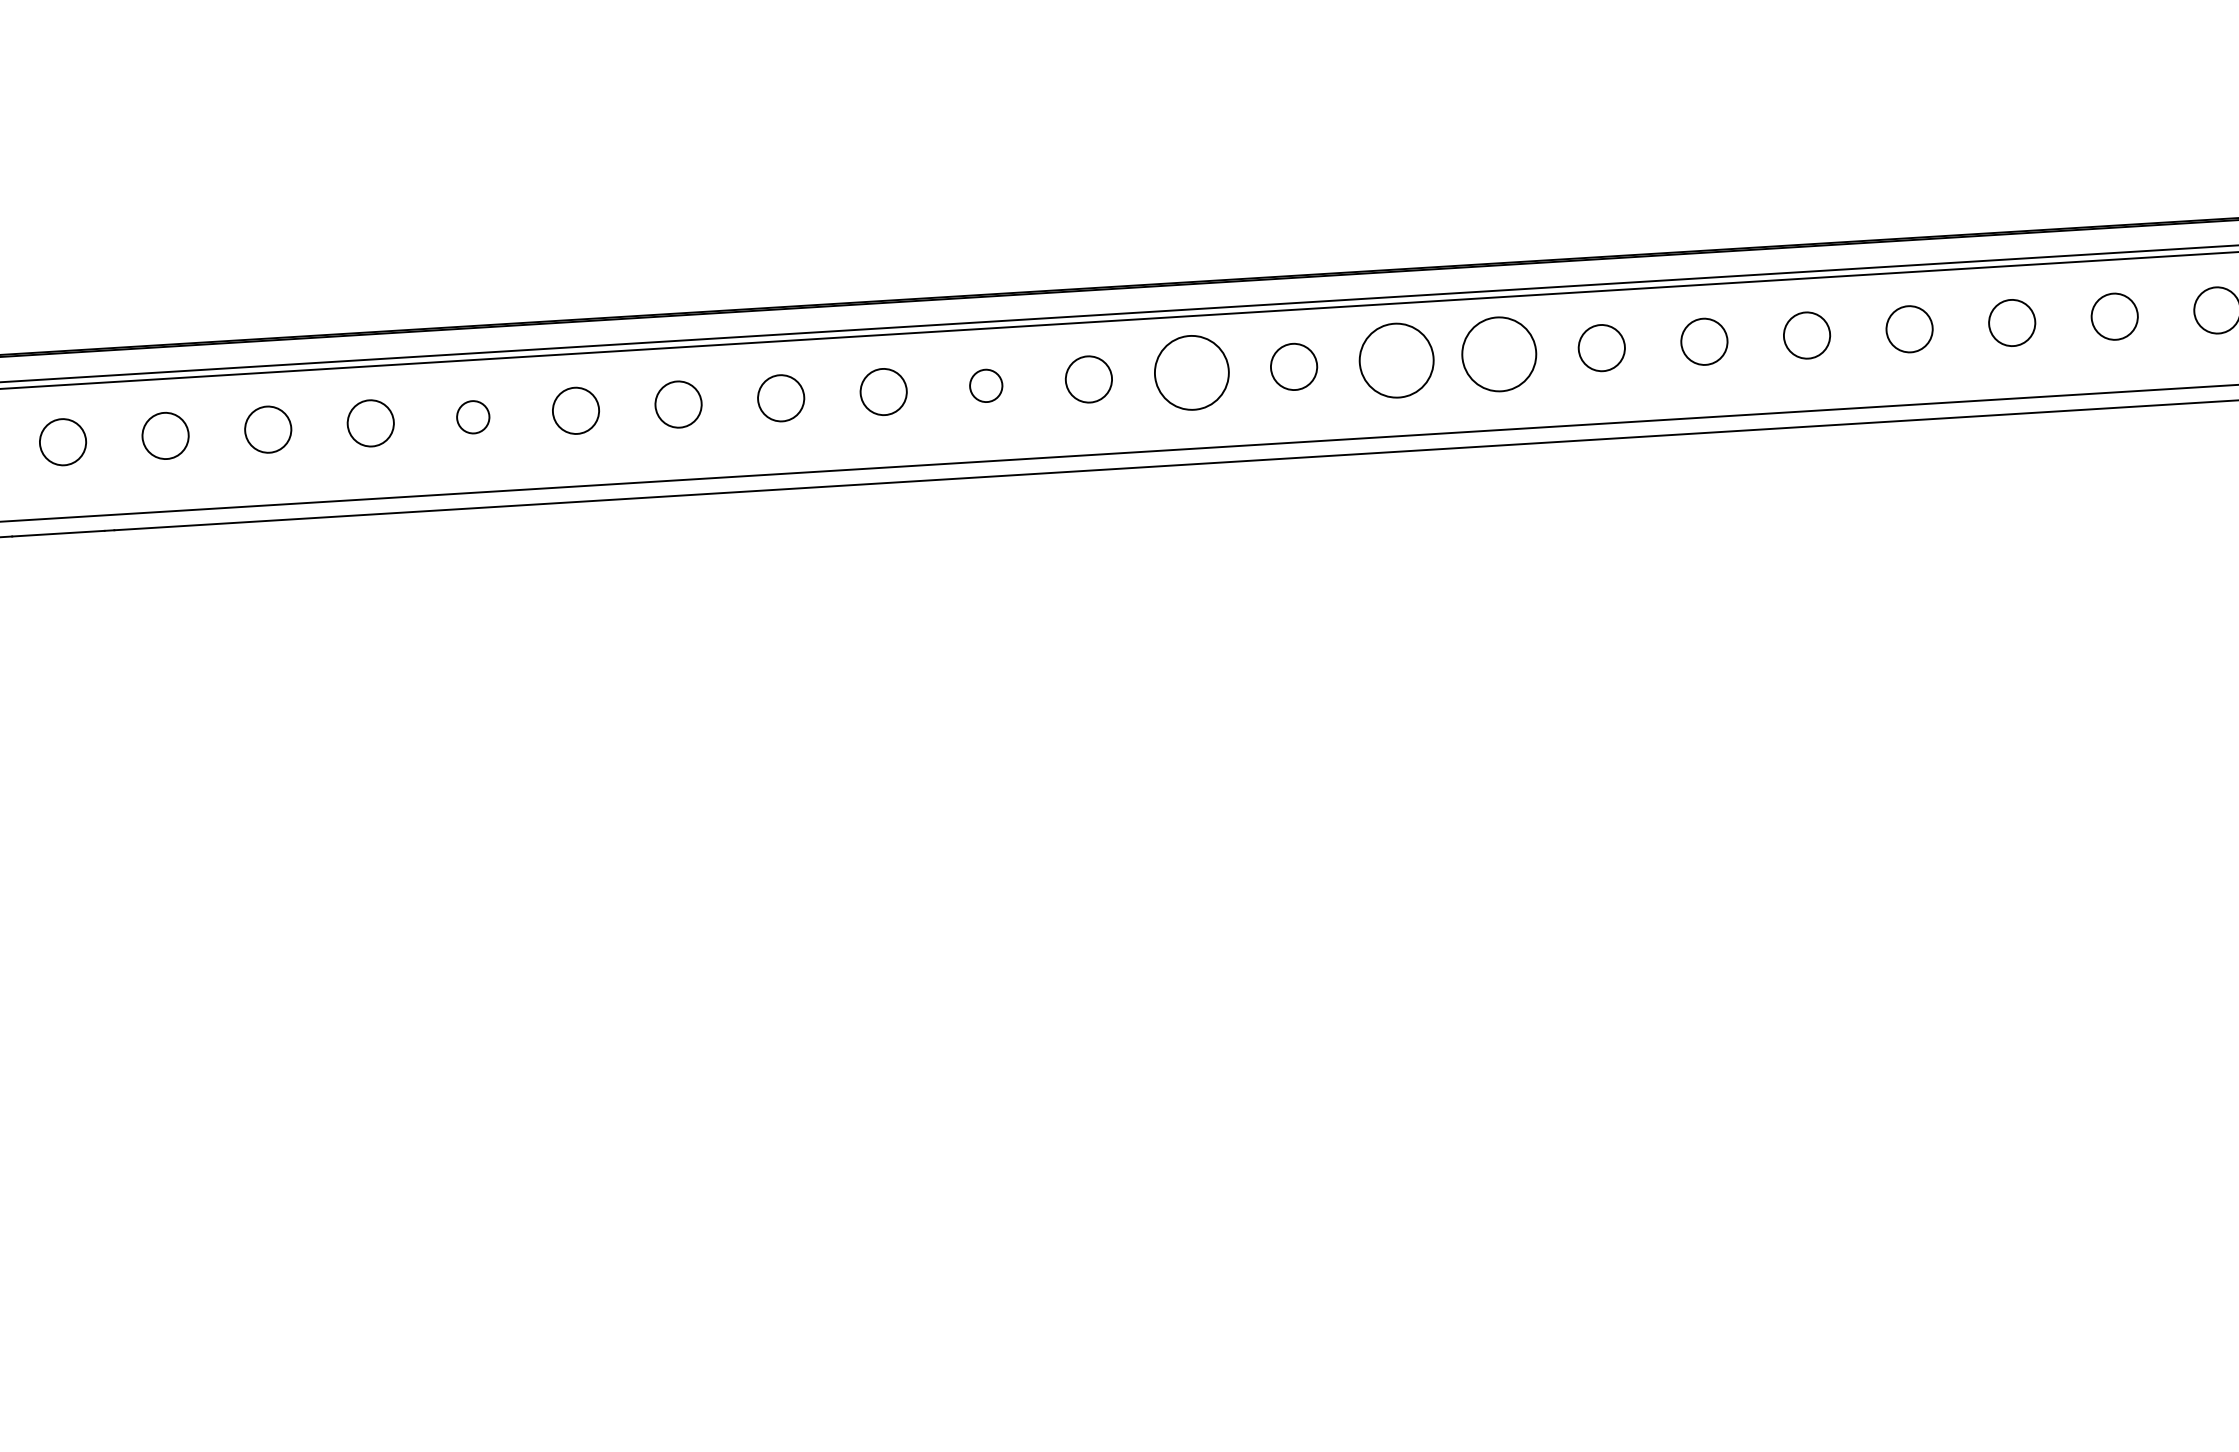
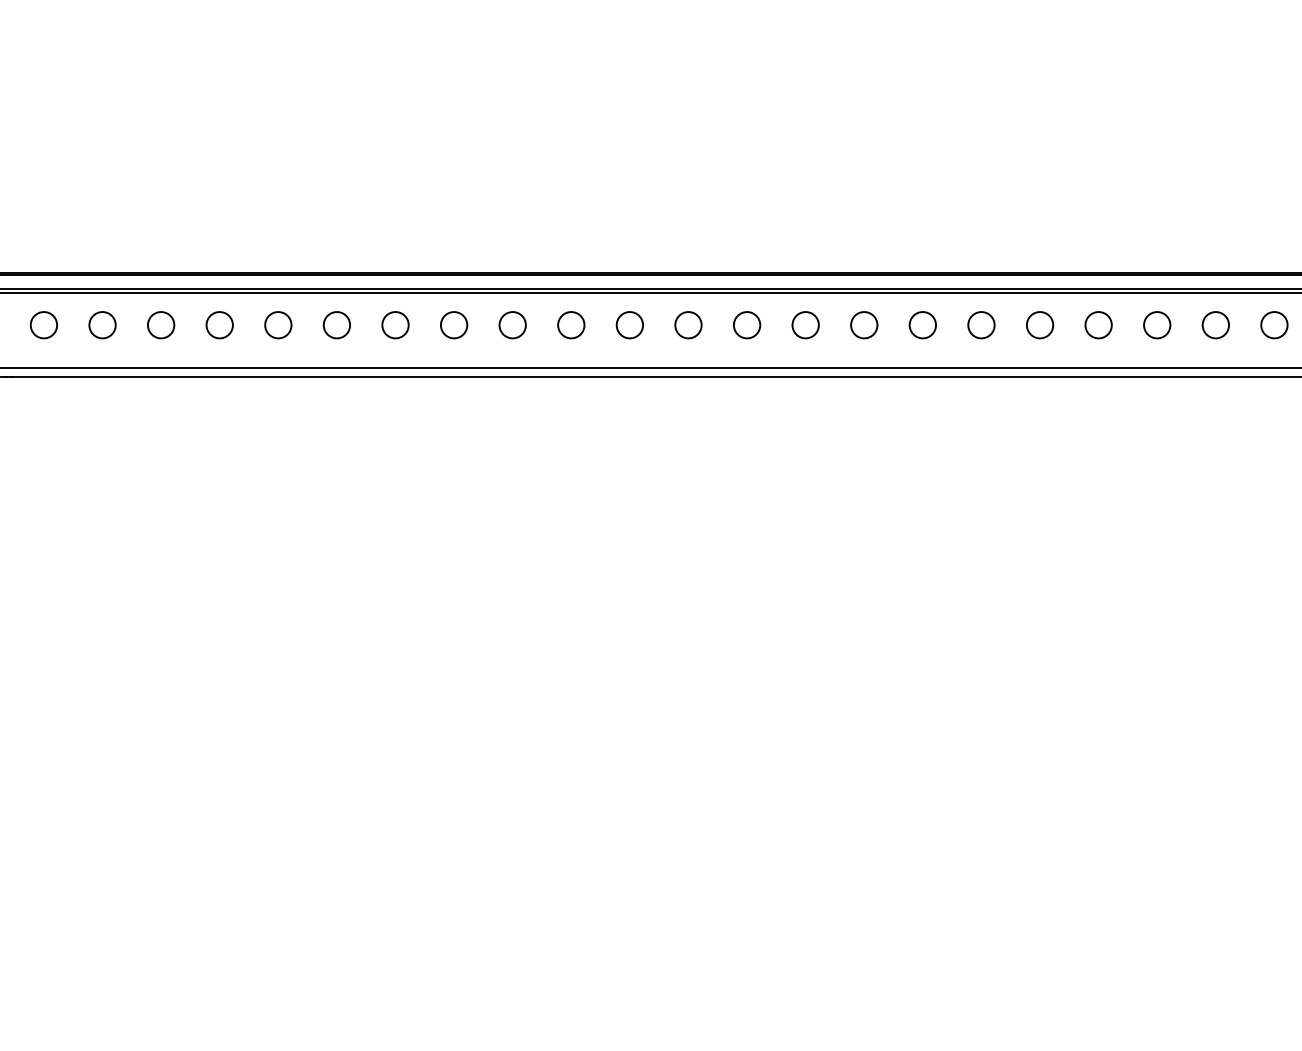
circle: (1498, 354) -> (805, 325), size x0.62
circle: (1395, 361) -> (746, 325), size x0.62
circle: (1190, 373) -> (629, 325), size x0.62
circle: (985, 386) -> (512, 325), size x1.43
circle: (472, 417) -> (219, 325), size x1.43

